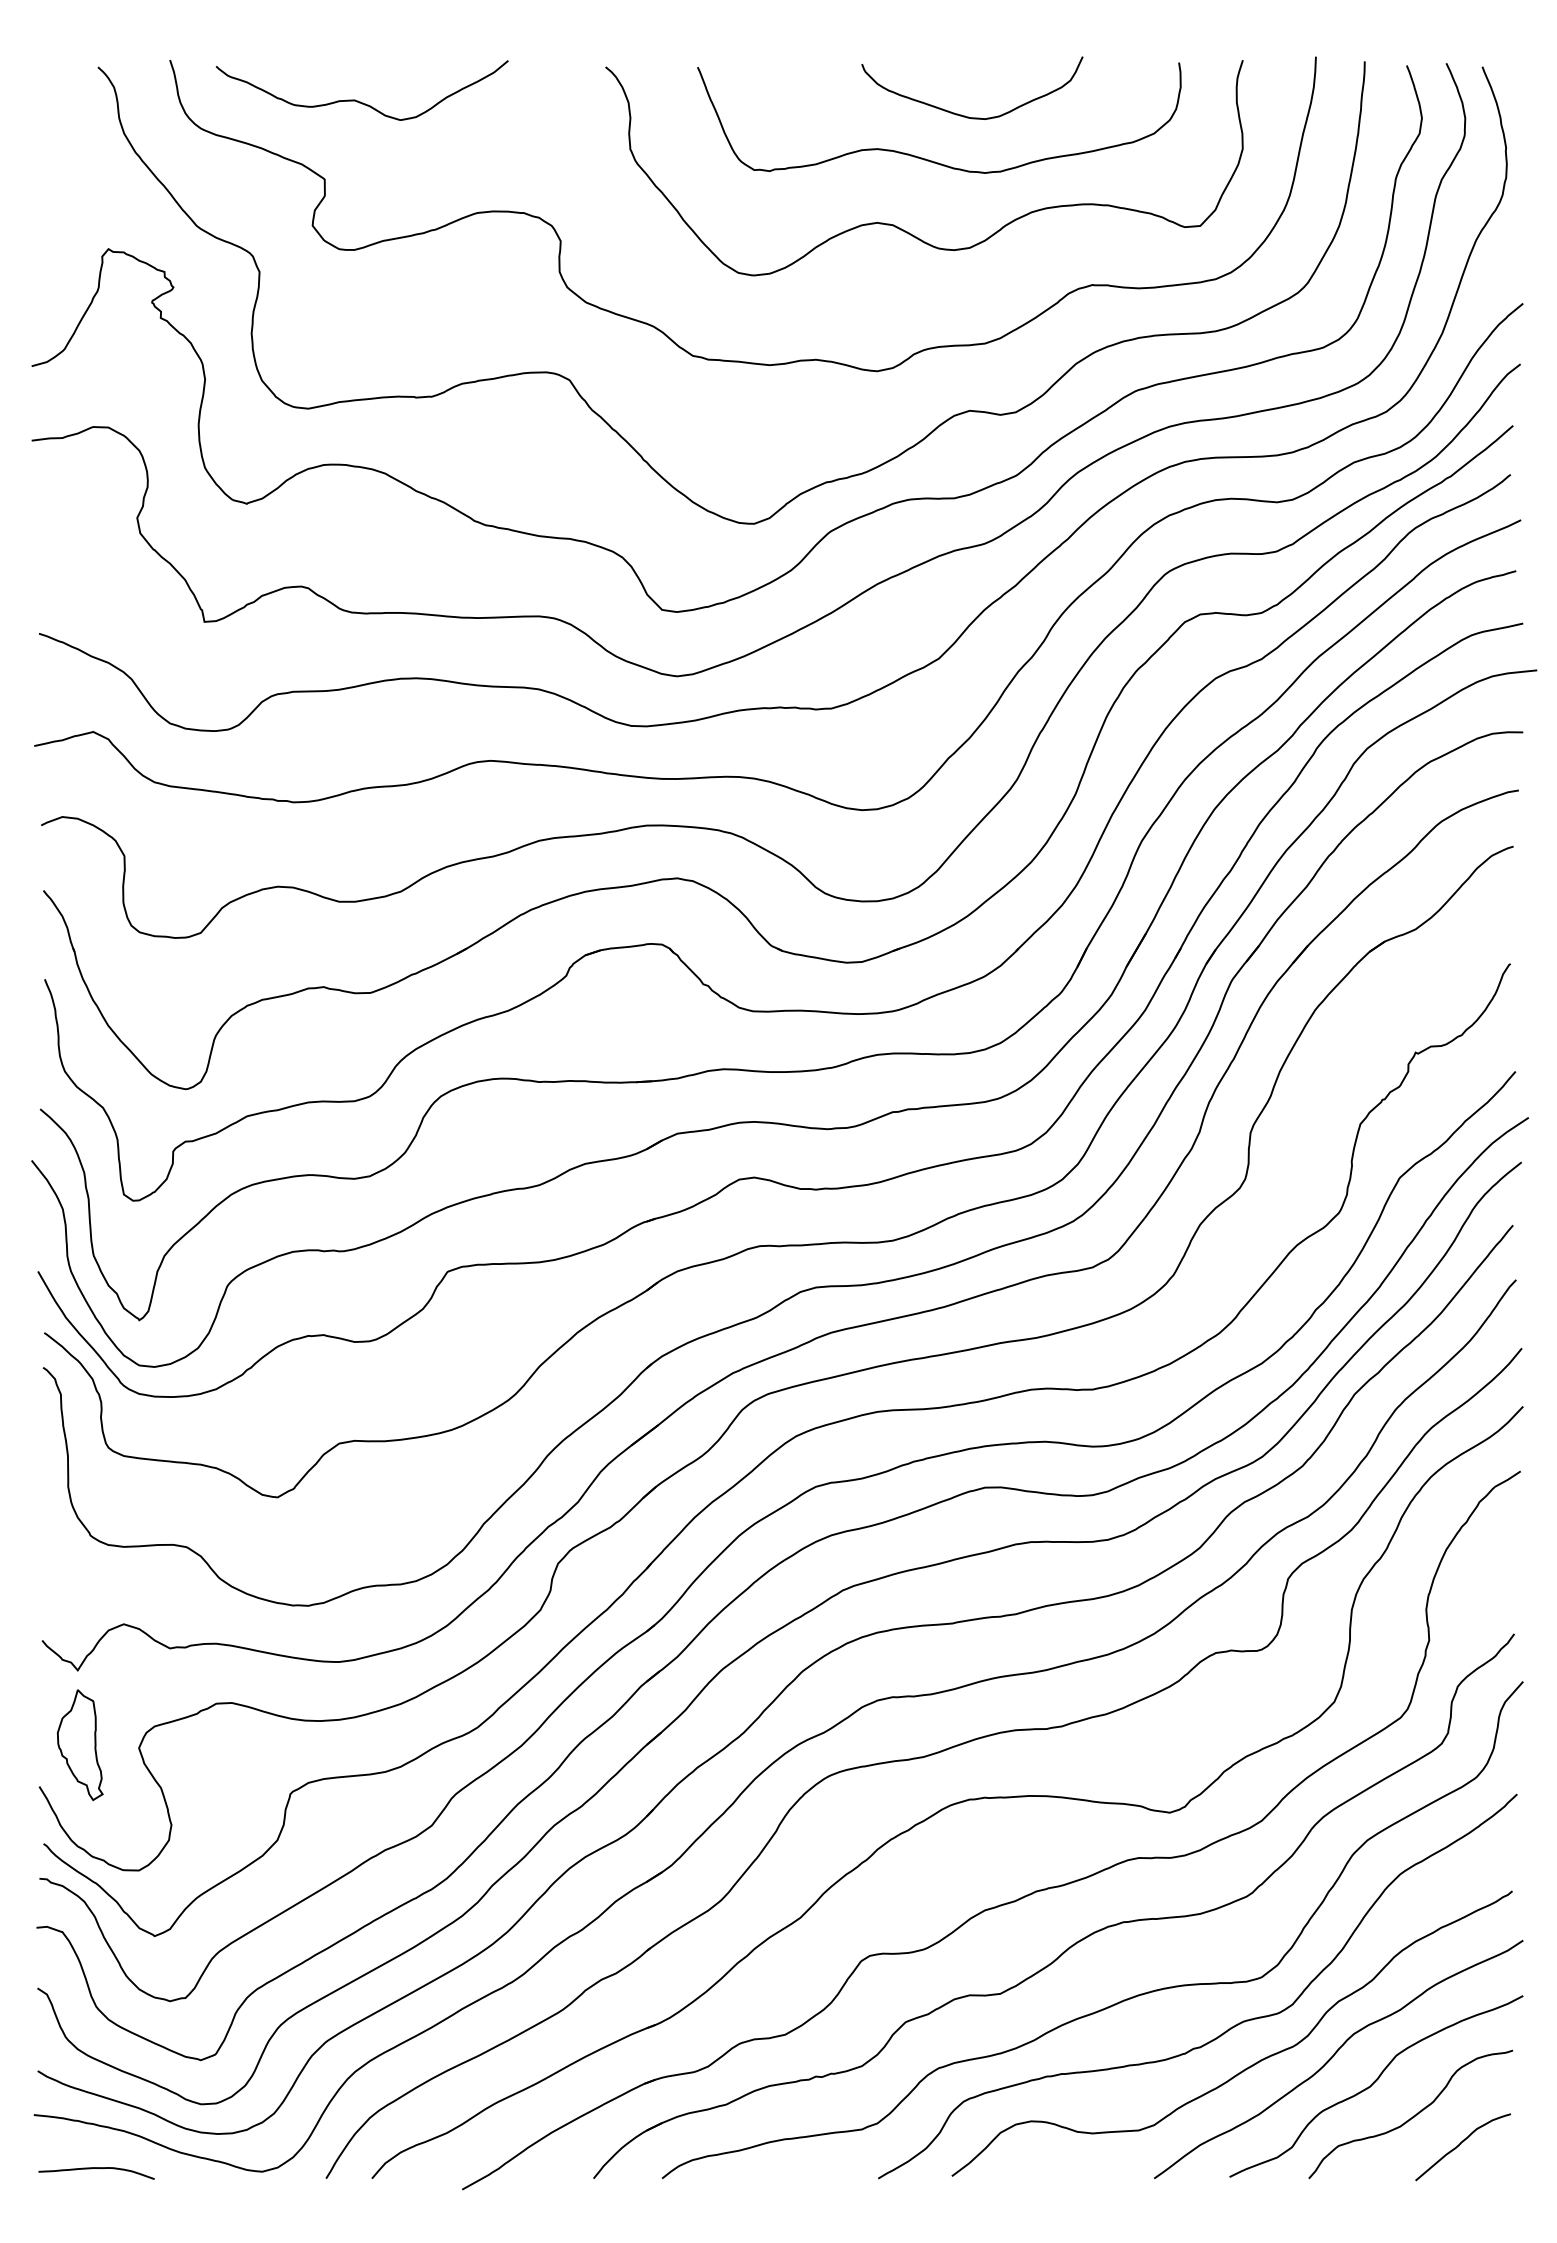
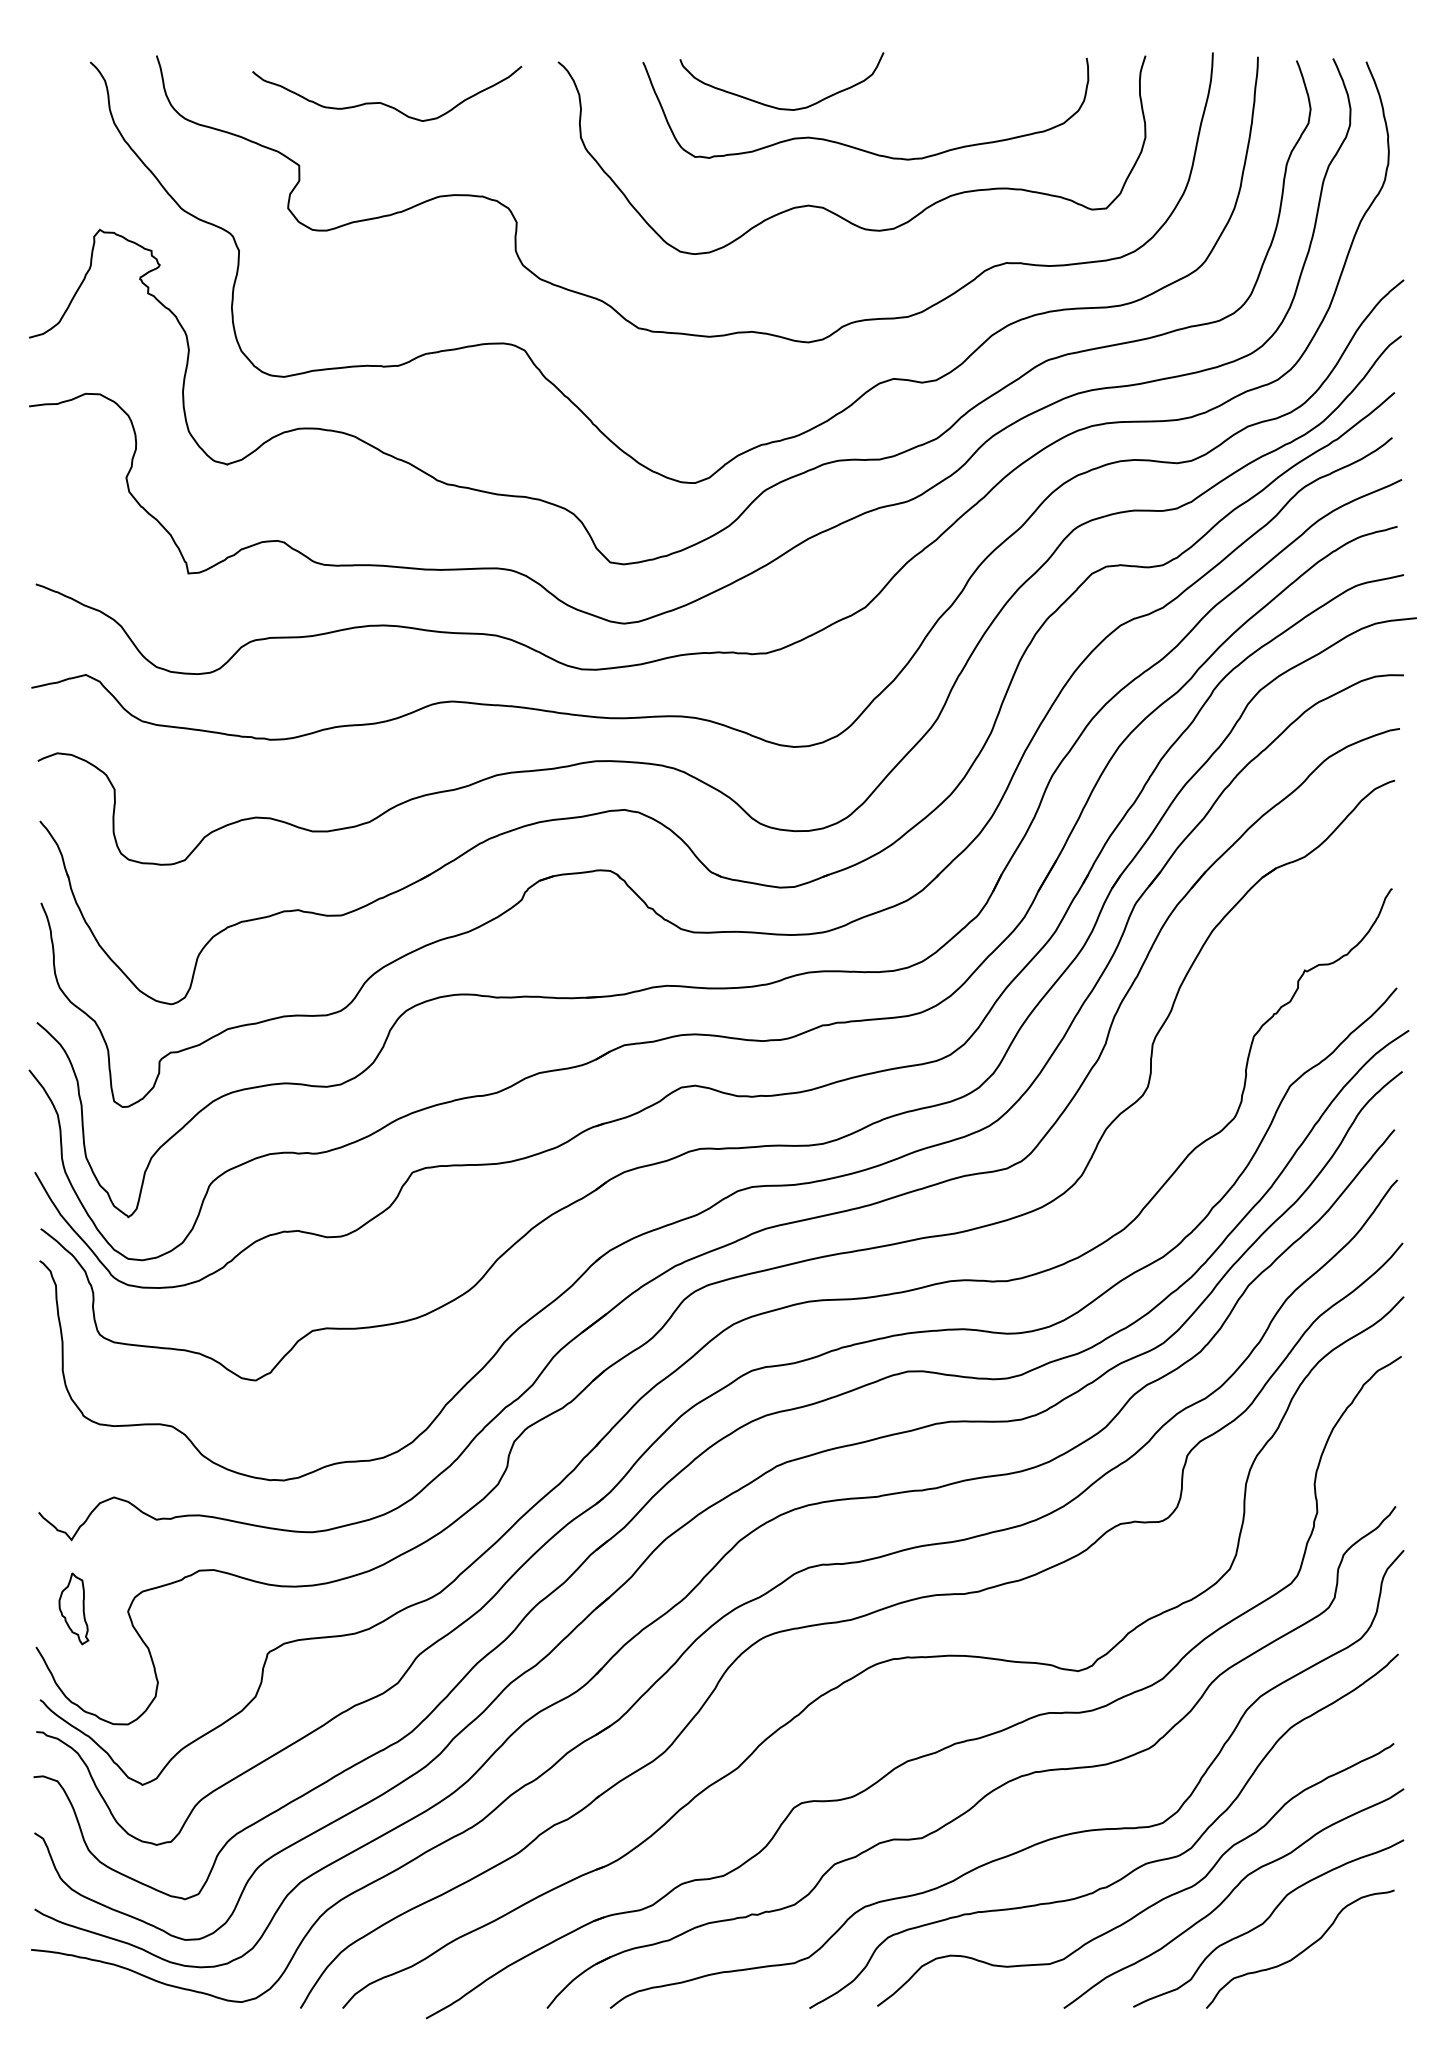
curve: (358, 100) -> (383, 102), moved
curve: (965, 115) -> (775, 106), moved
part: (80, 1744) -> (74, 1608), size x0.7
curve: (1460, 2144) -> (1346, 1977), removed
curve: (96, 2168) -> (88, 1999), removed

